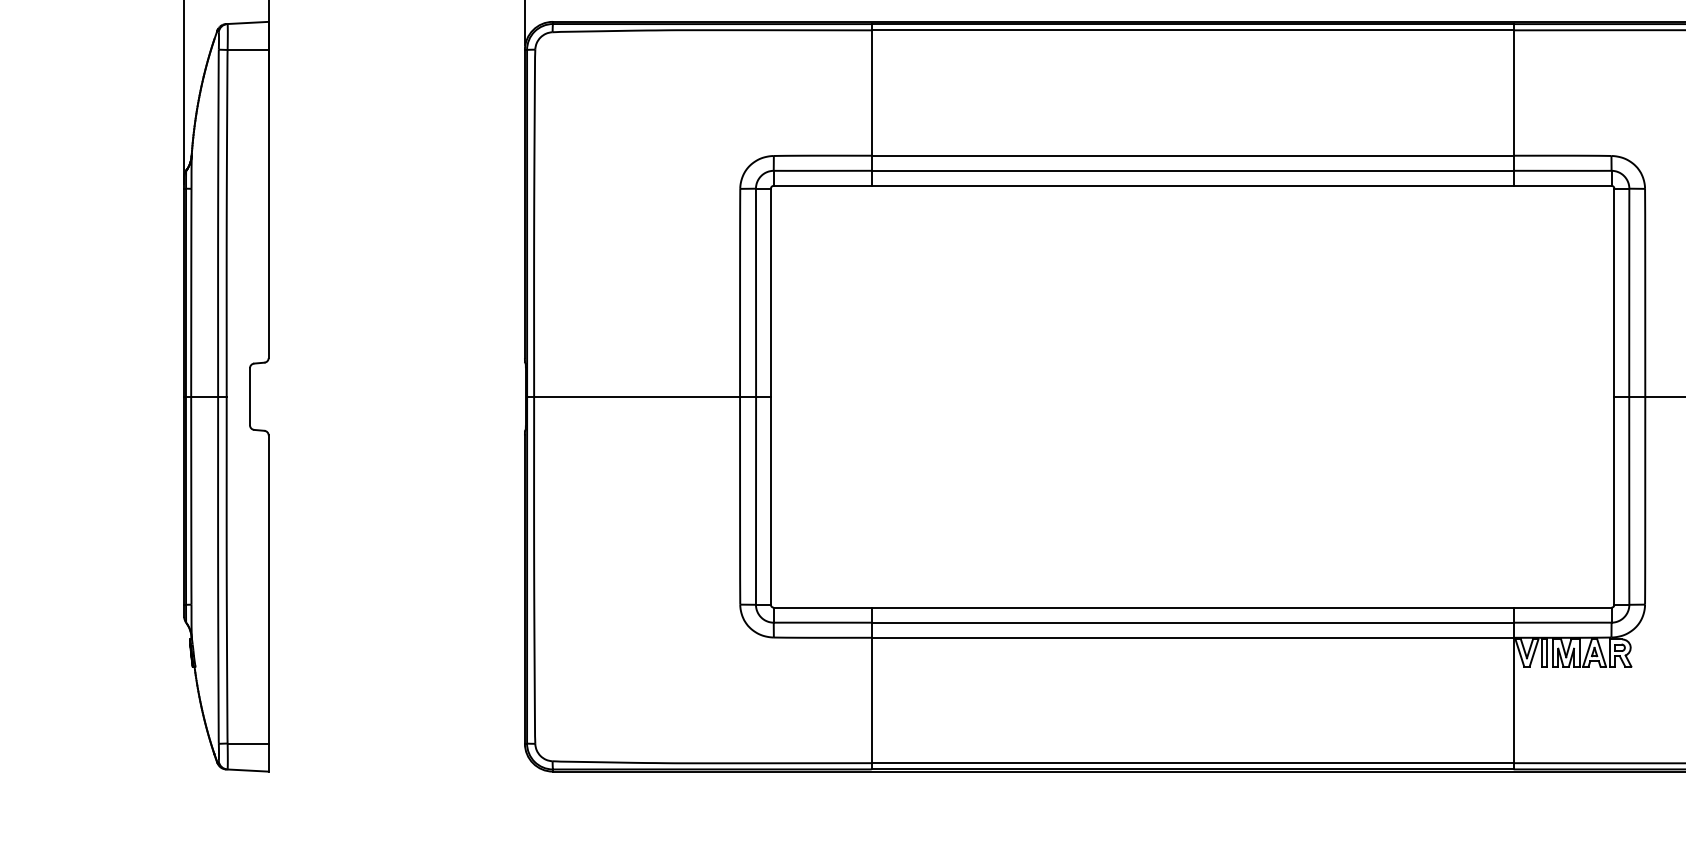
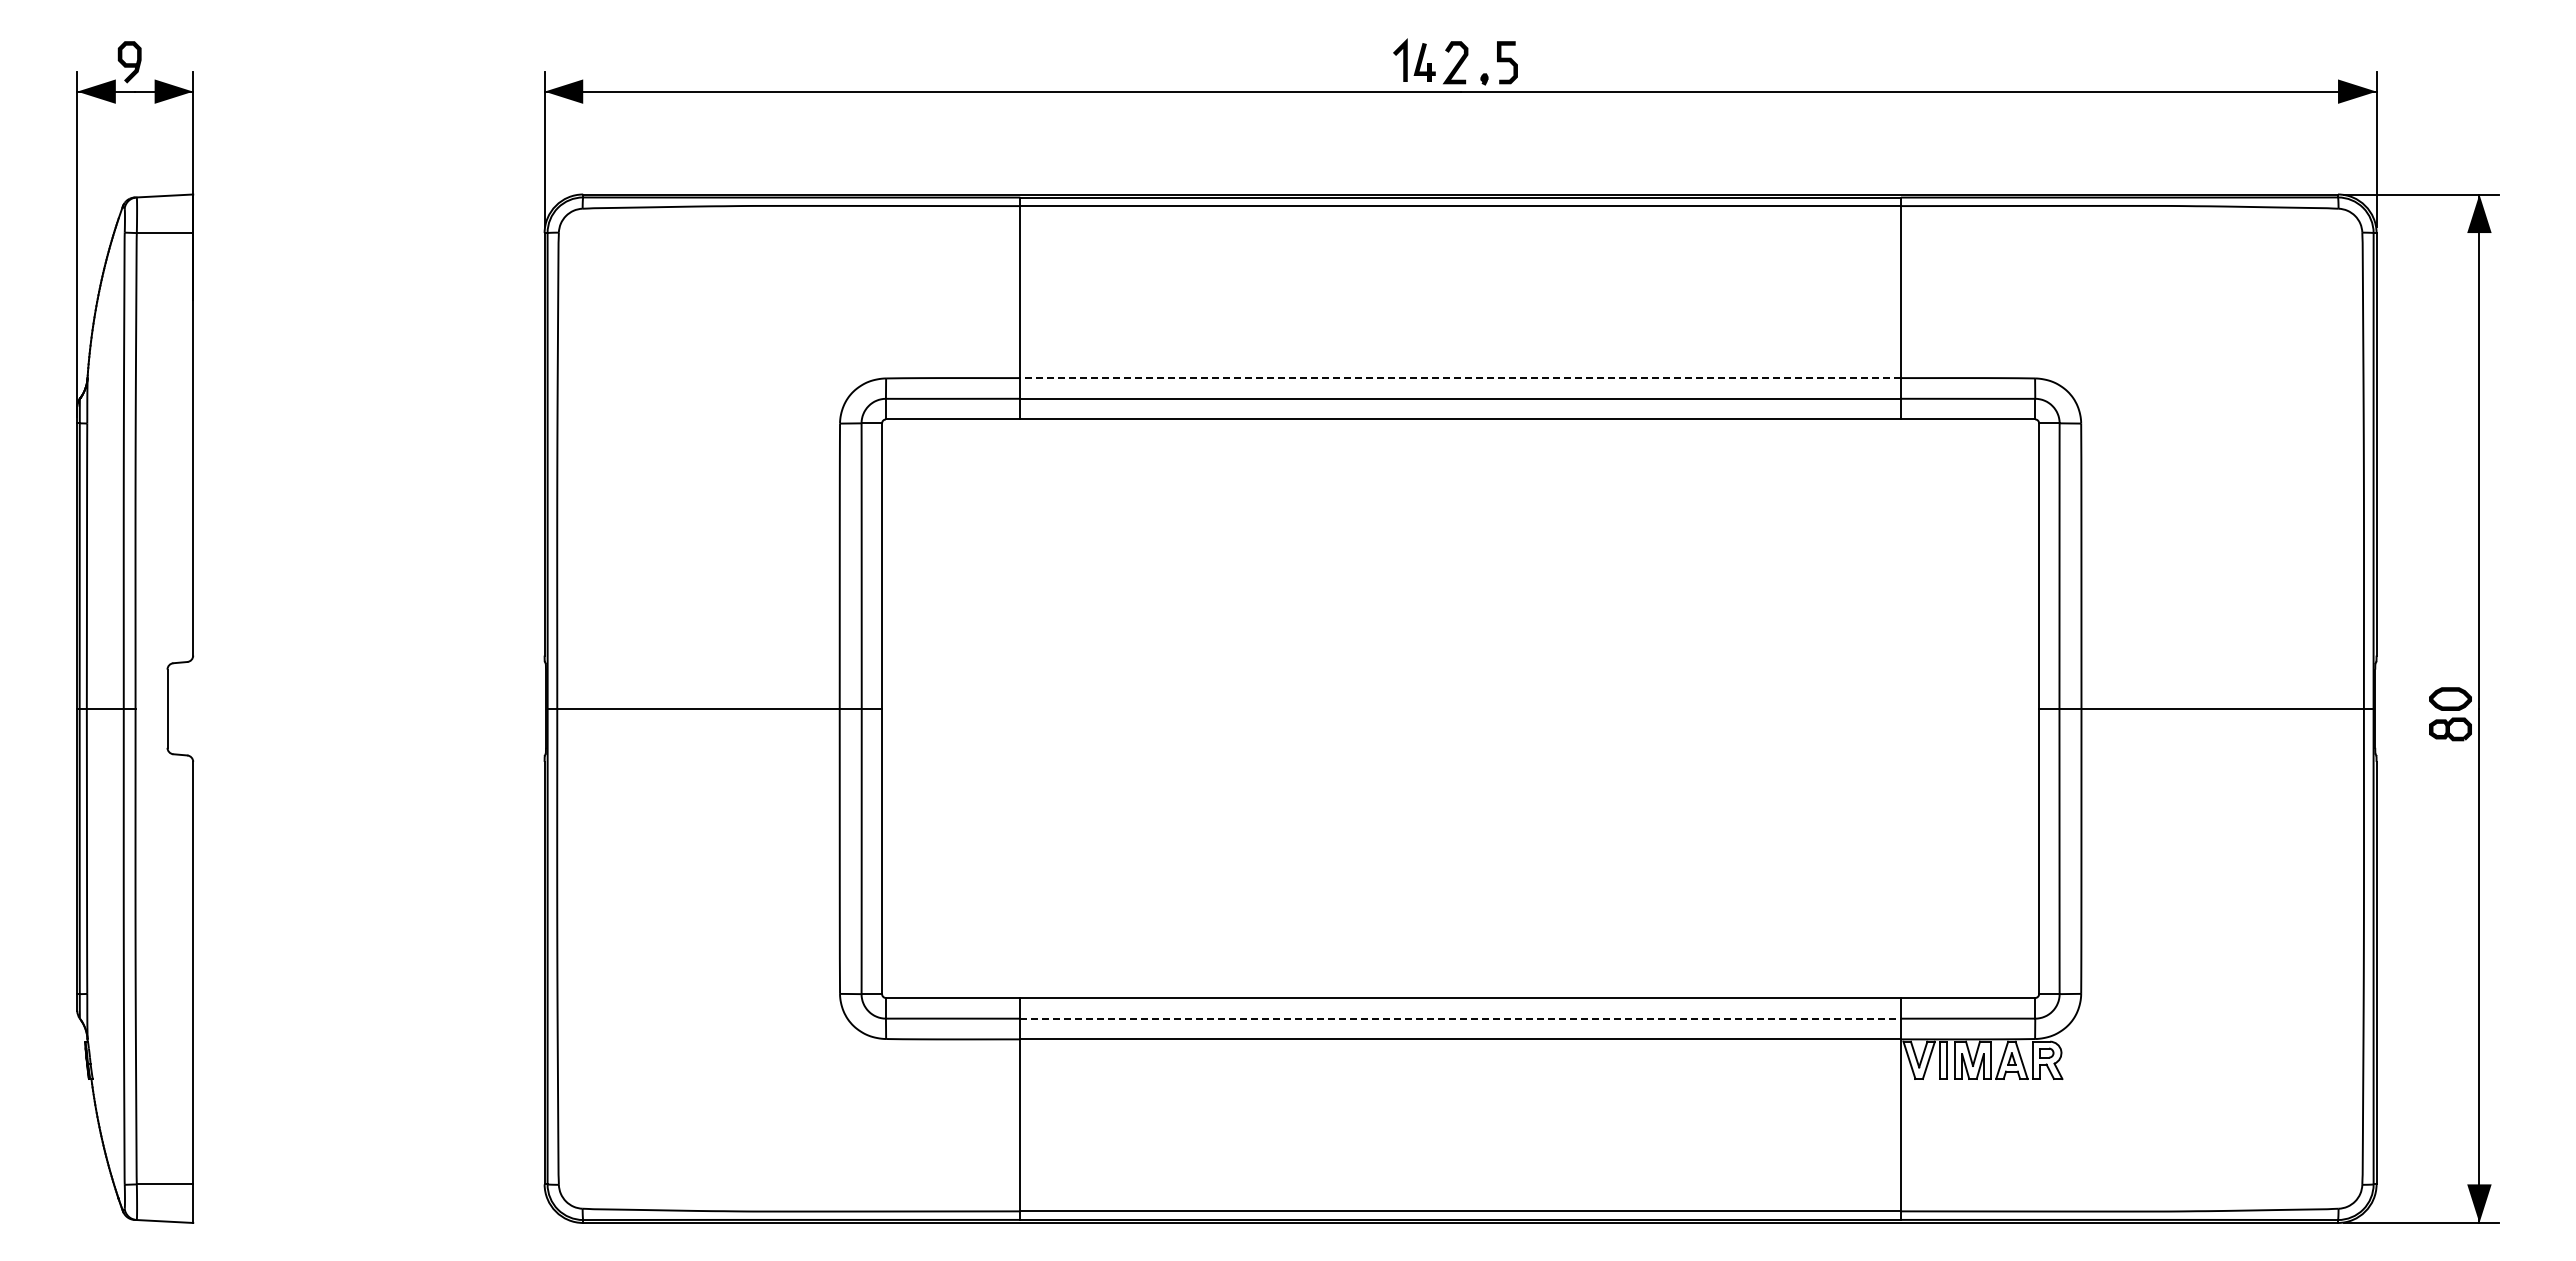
line: (1192, 156) -> (1460, 378), solid -> dashed
line: (1193, 622) -> (1461, 1018), solid -> dashed

